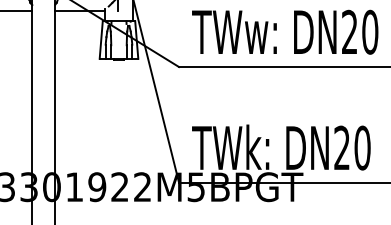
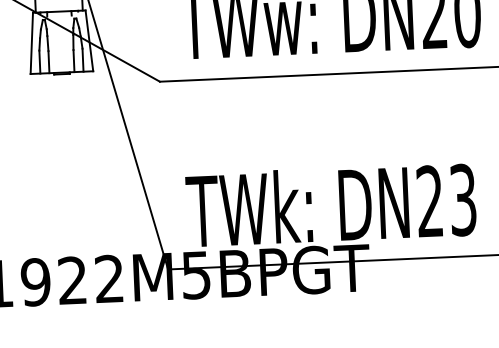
text: (362, 147) -> (463, 199), DN20 -> DN23

